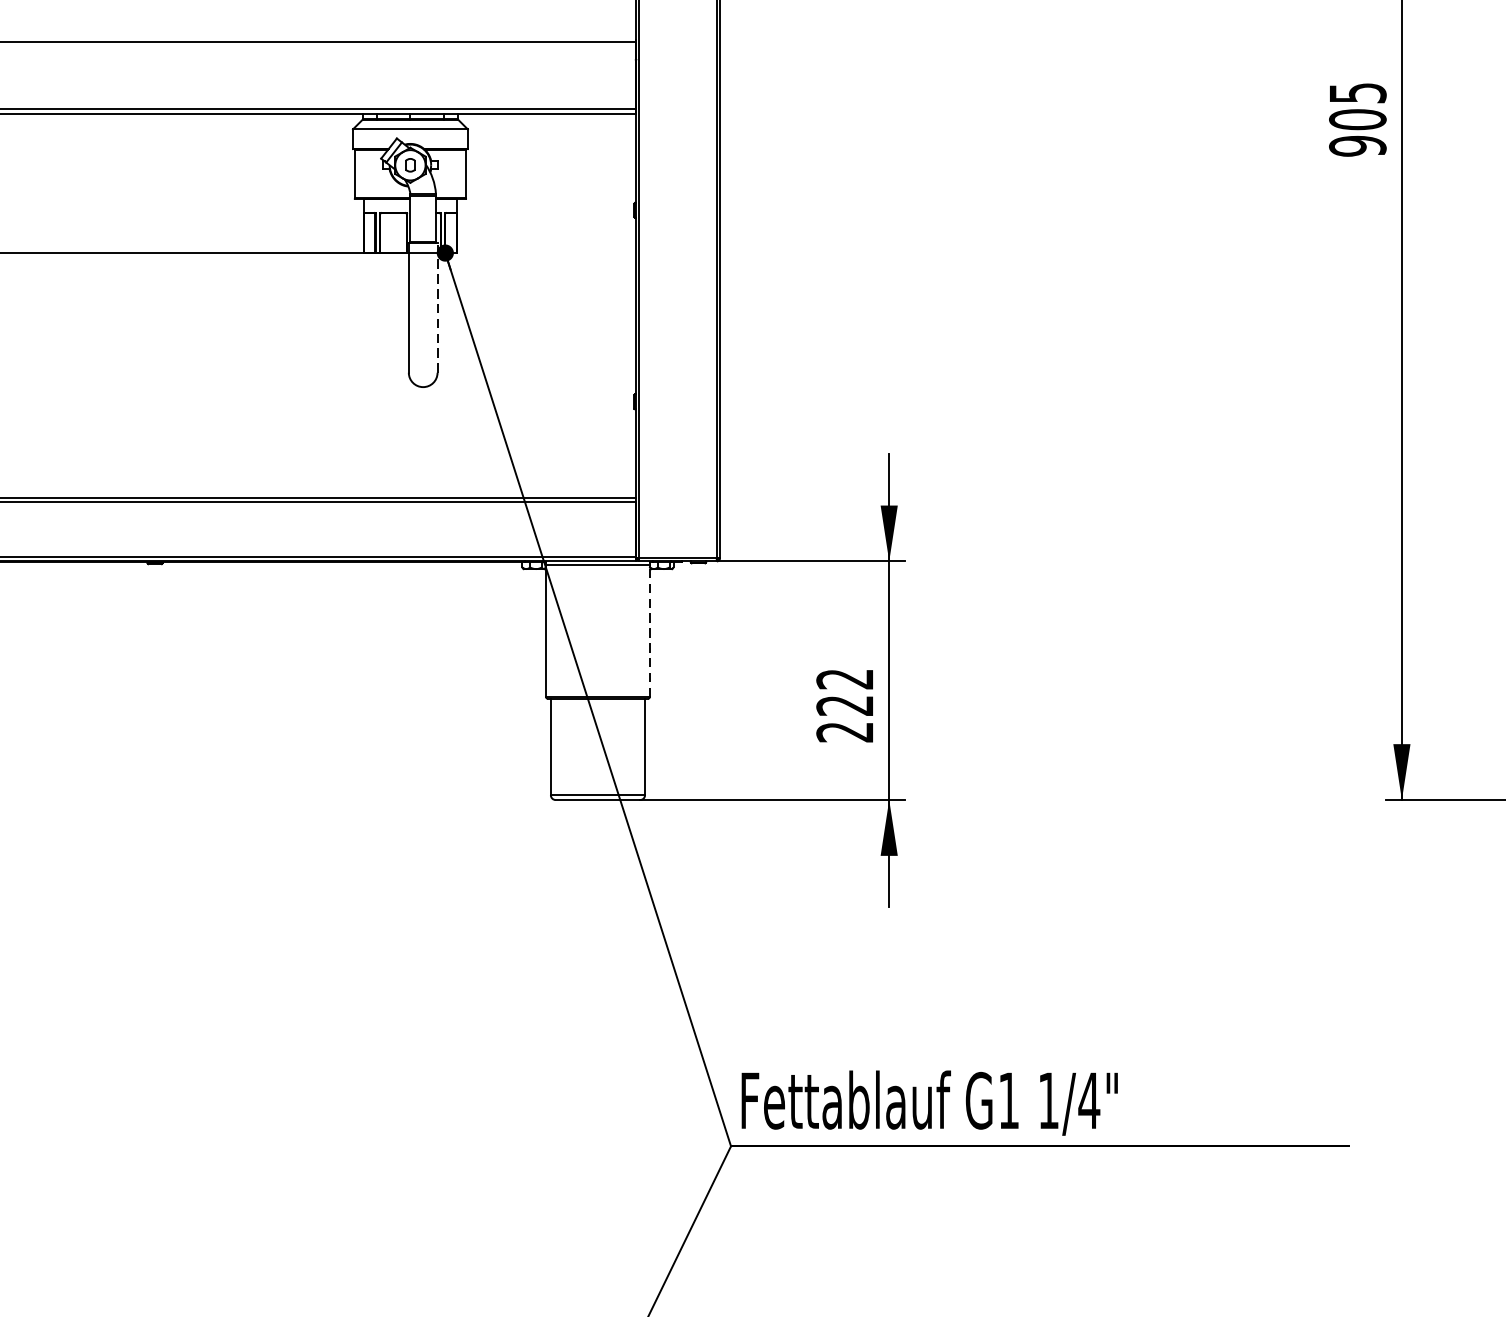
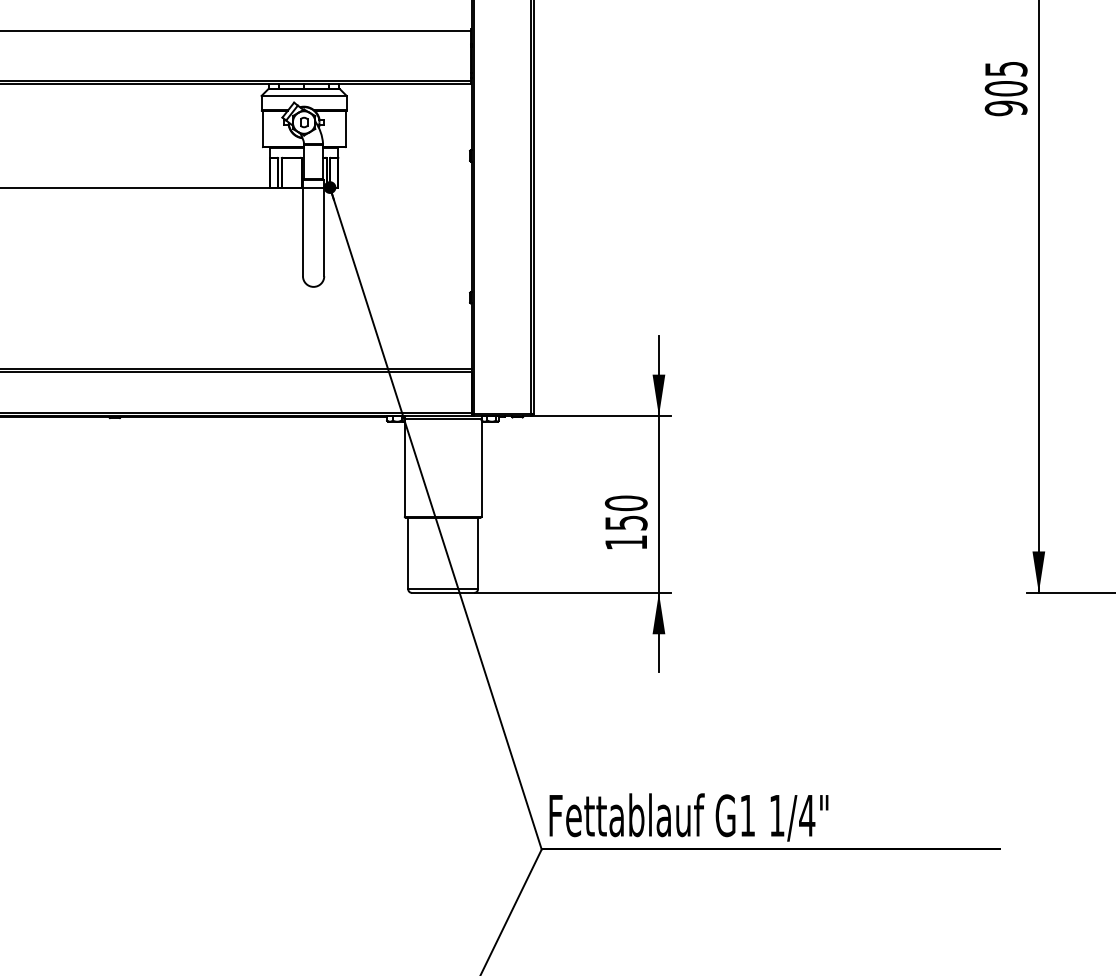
line: (437, 308) -> (324, 228), dashed -> solid
line: (649, 630) -> (481, 467), dashed -> solid
text: (844, 705) -> (625, 522), 222 -> 150

